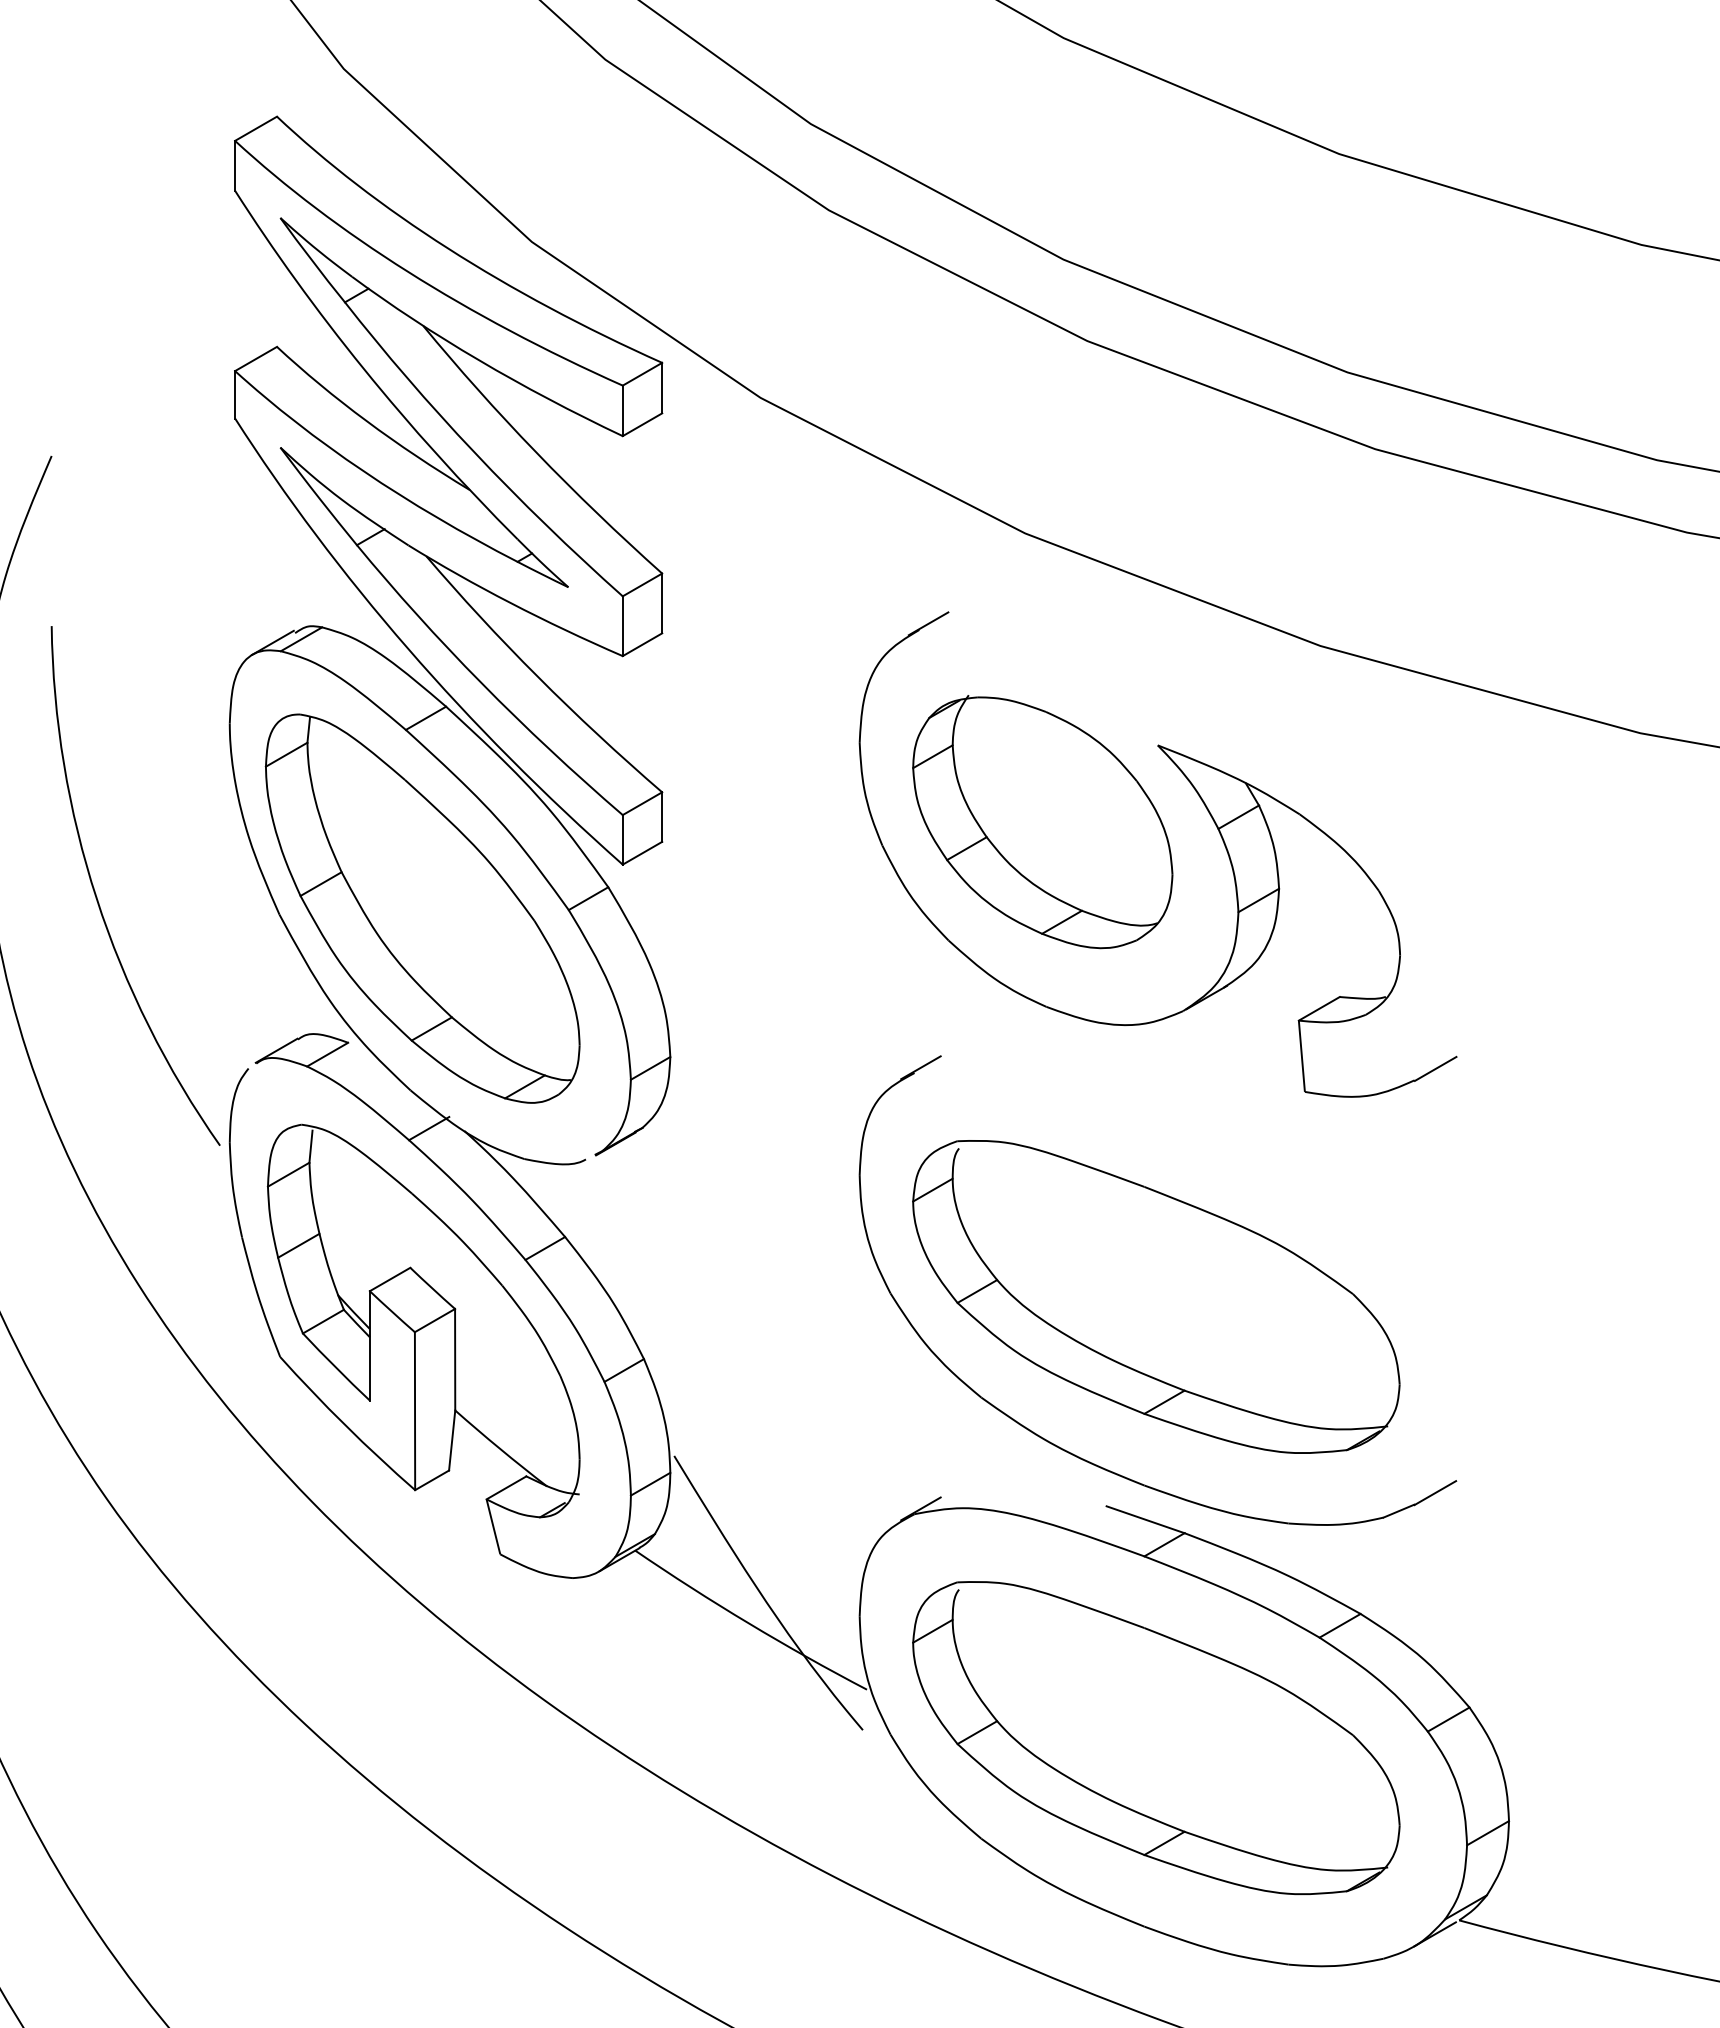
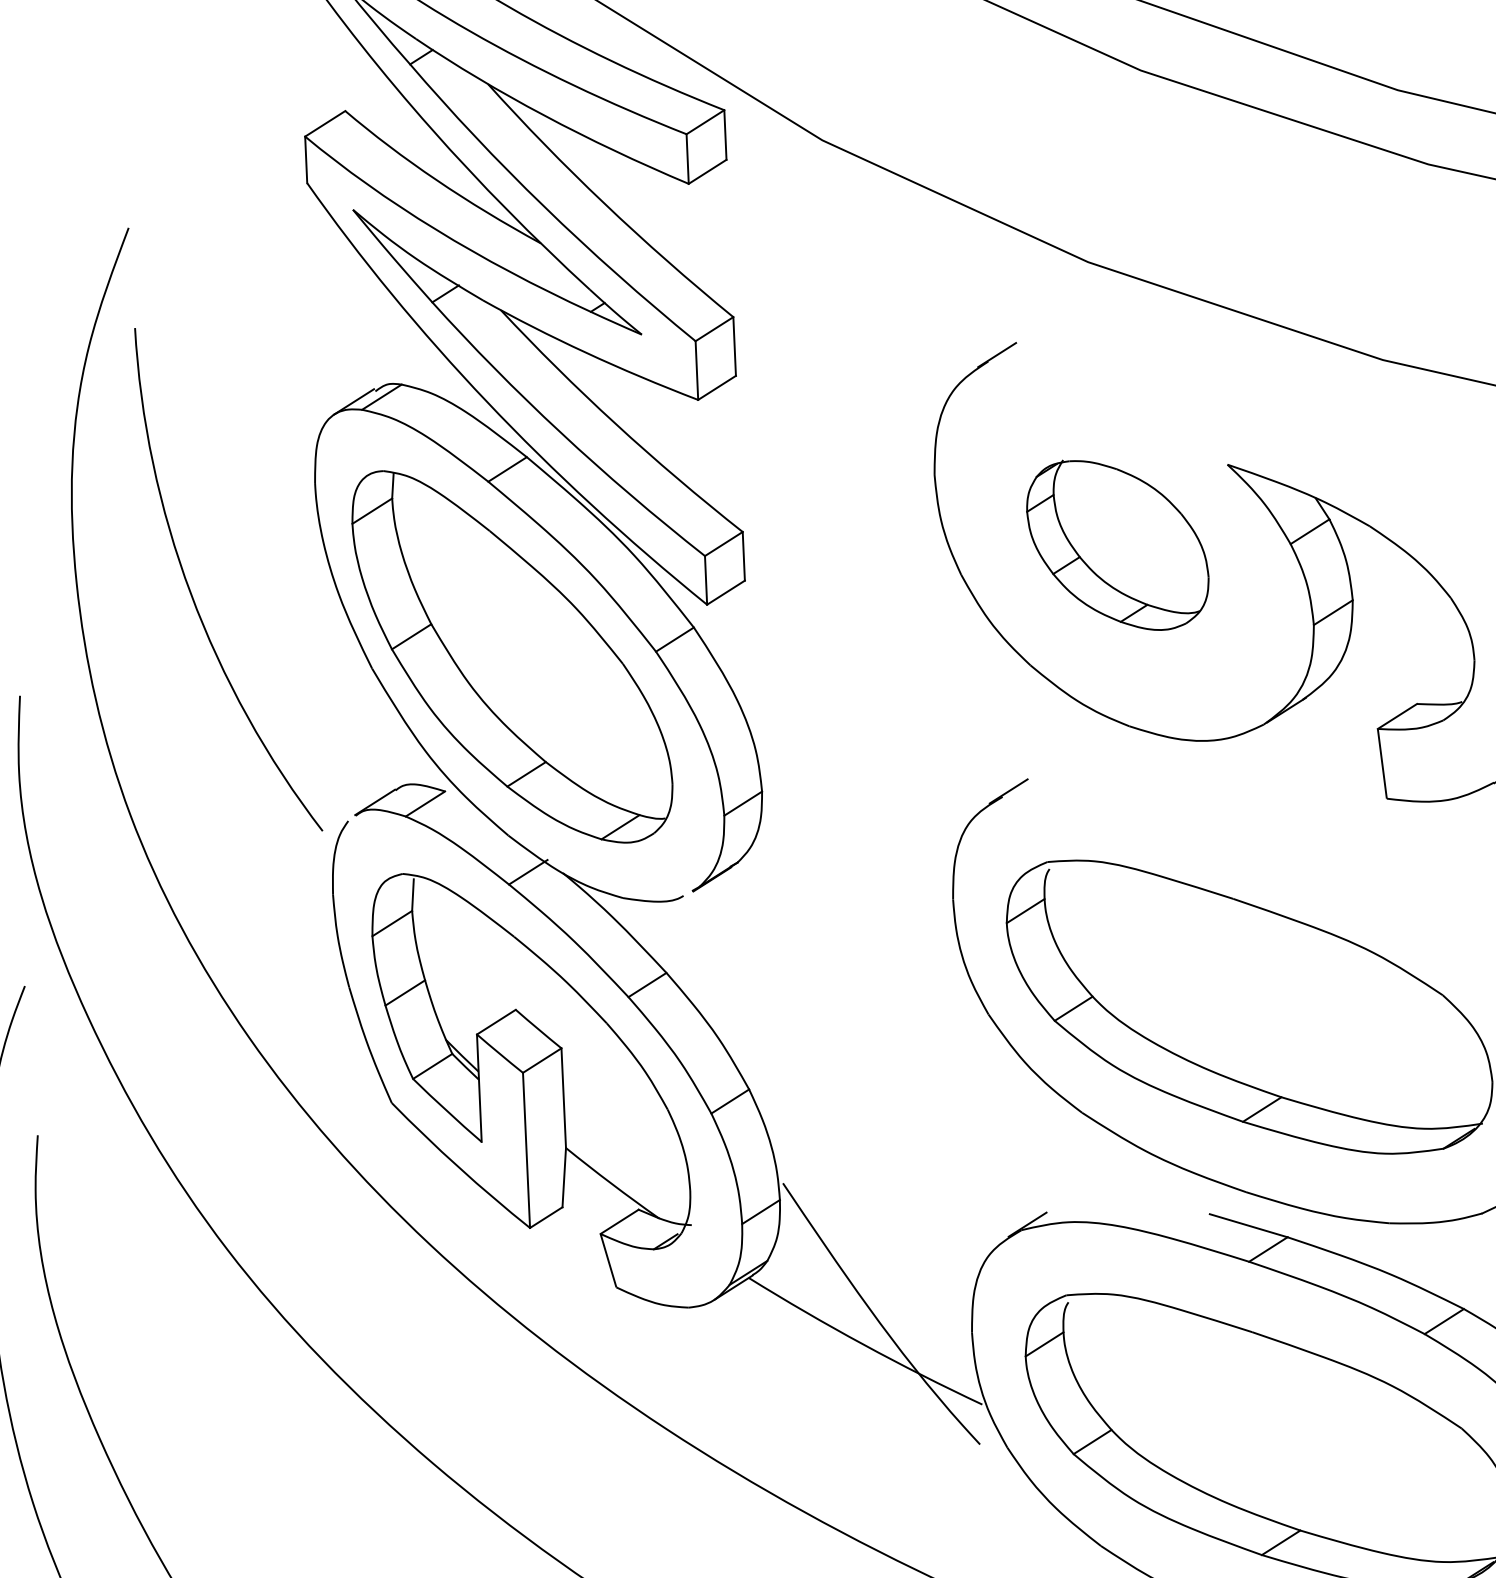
part: (1042, 822) -> (1117, 545), size x0.7
arc: (97, 896) -> (191, 591), moved

